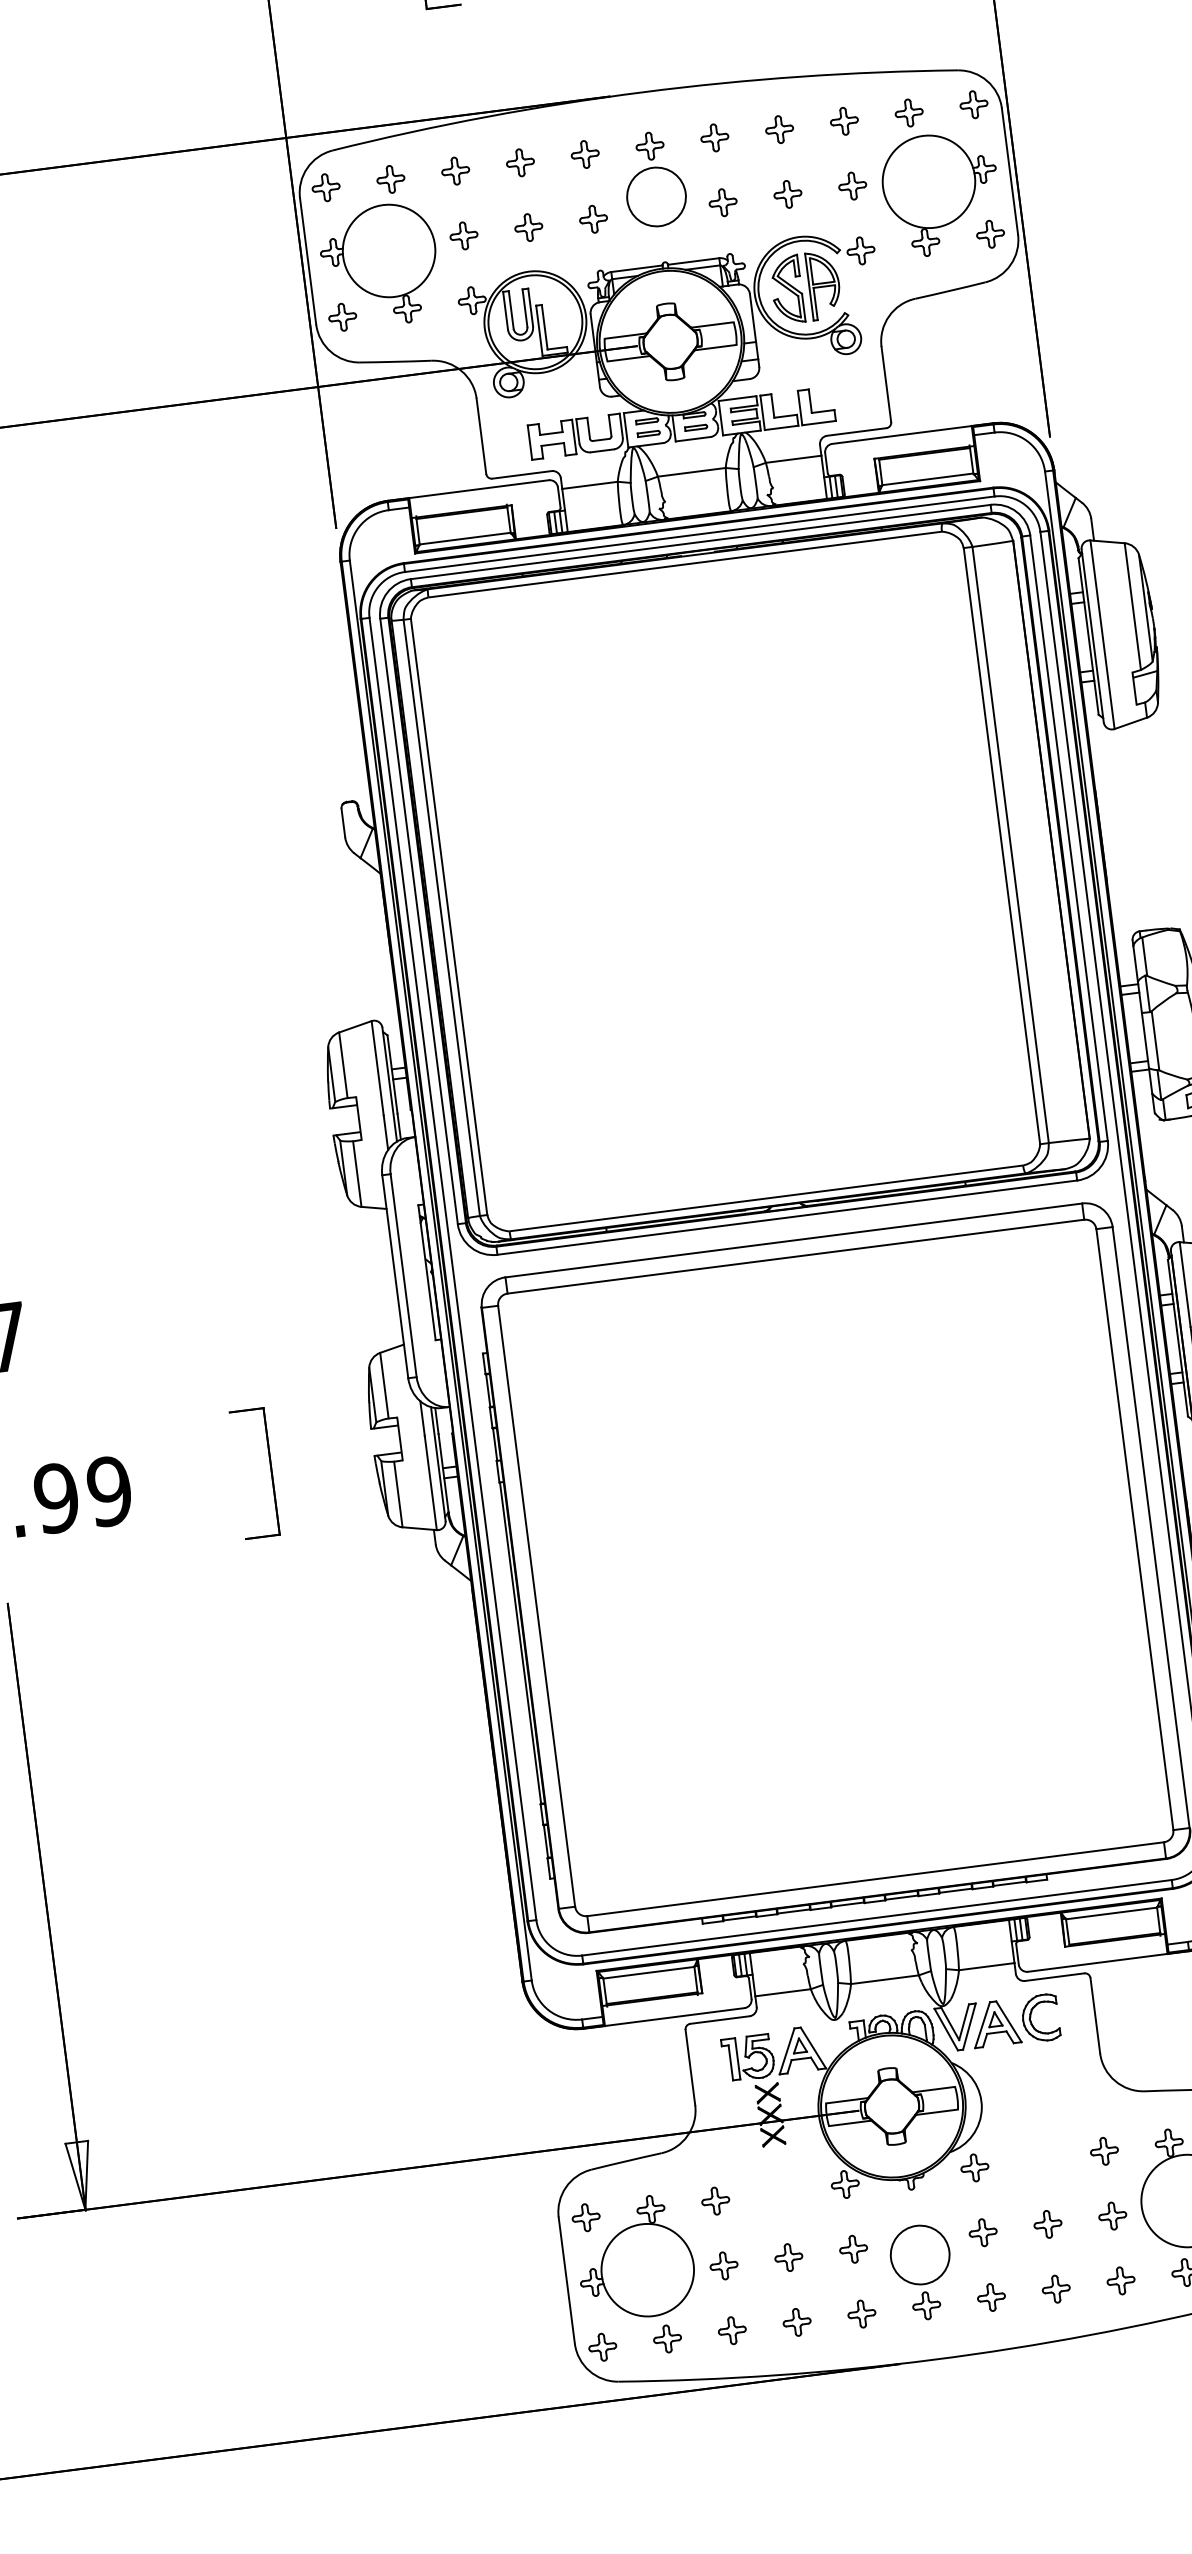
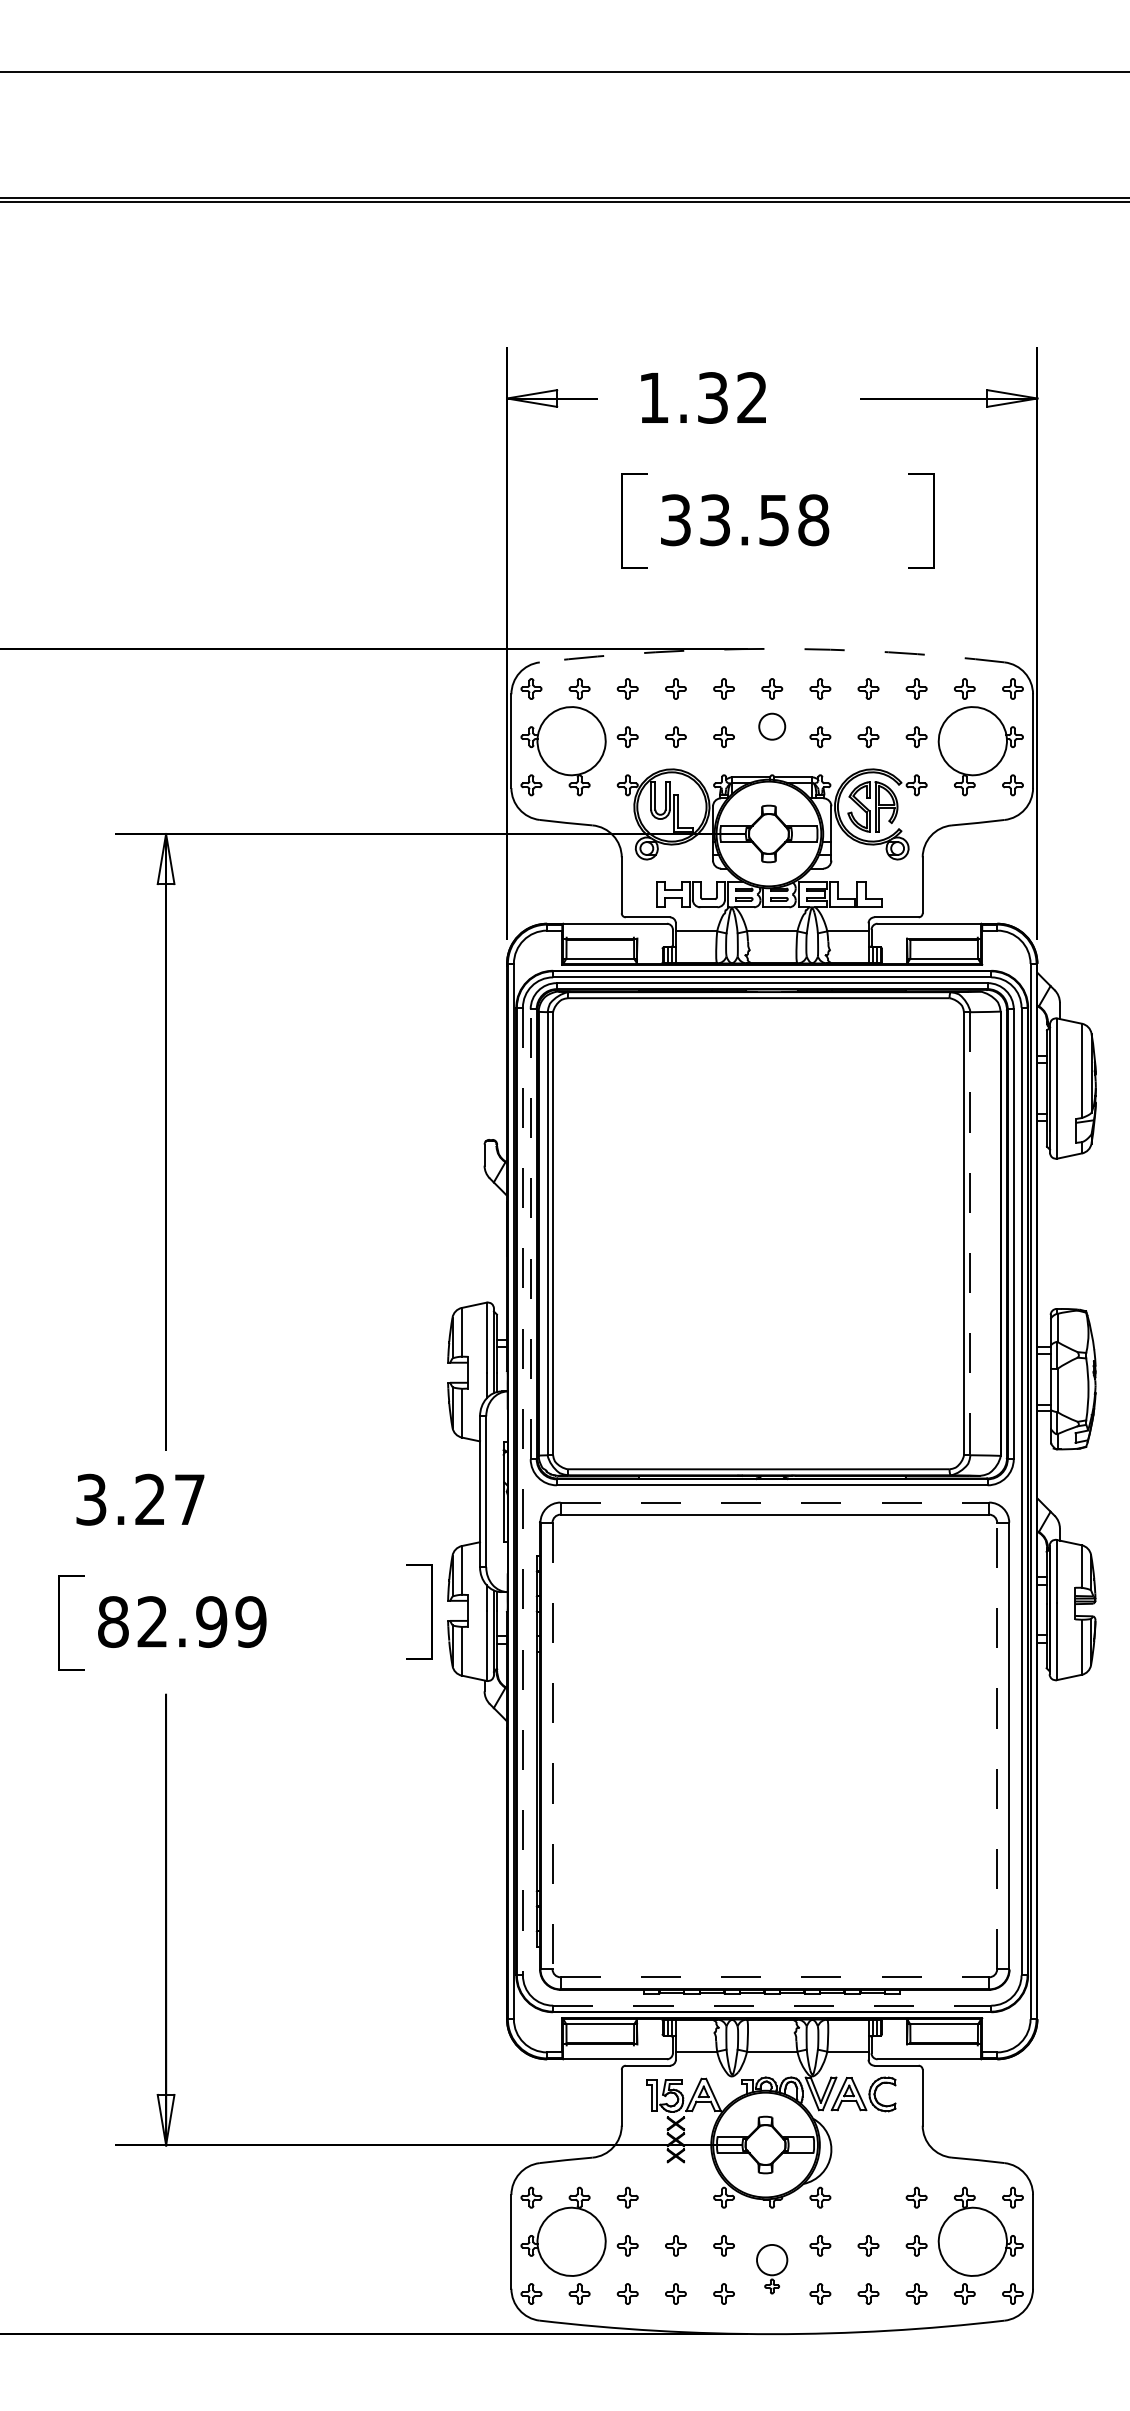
arc: (643, 91) -> (772, 648), solid -> dashed
circle: (655, 196) -> (771, 726), size x0.6
line: (1010, 844) -> (970, 1233), solid -> dashed
line: (418, 921) -> (530, 1234), solid -> dashed
line: (794, 1240) -> (775, 1502), solid -> dashed
line: (452, 1269) -> (522, 1491), solid -> dashed
part: (270, 1471) -> (431, 1611), moved
line: (1135, 1528) -> (997, 1745), solid -> dashed
line: (536, 1606) -> (552, 1746), solid -> dashed
line: (876, 1879) -> (775, 1977), solid -> dashed
line: (877, 1917) -> (772, 2005), solid -> dashed
part: (921, 2271) -> (771, 2268), size x0.7

